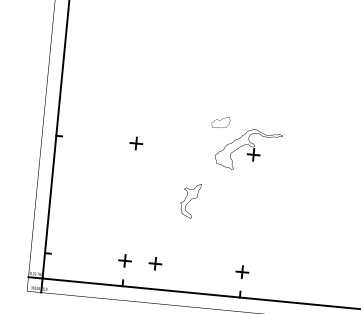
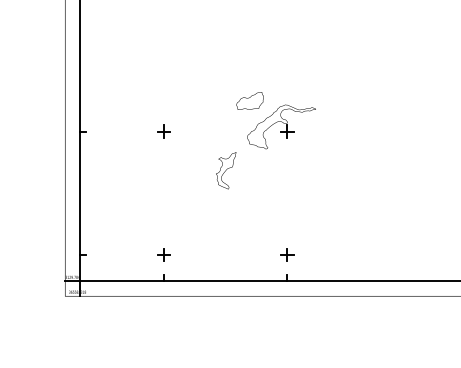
part: (220, 121) -> (249, 100), size x1.43
part: (190, 200) -> (226, 170), moved
part: (154, 263) -> (195, 254), removed

